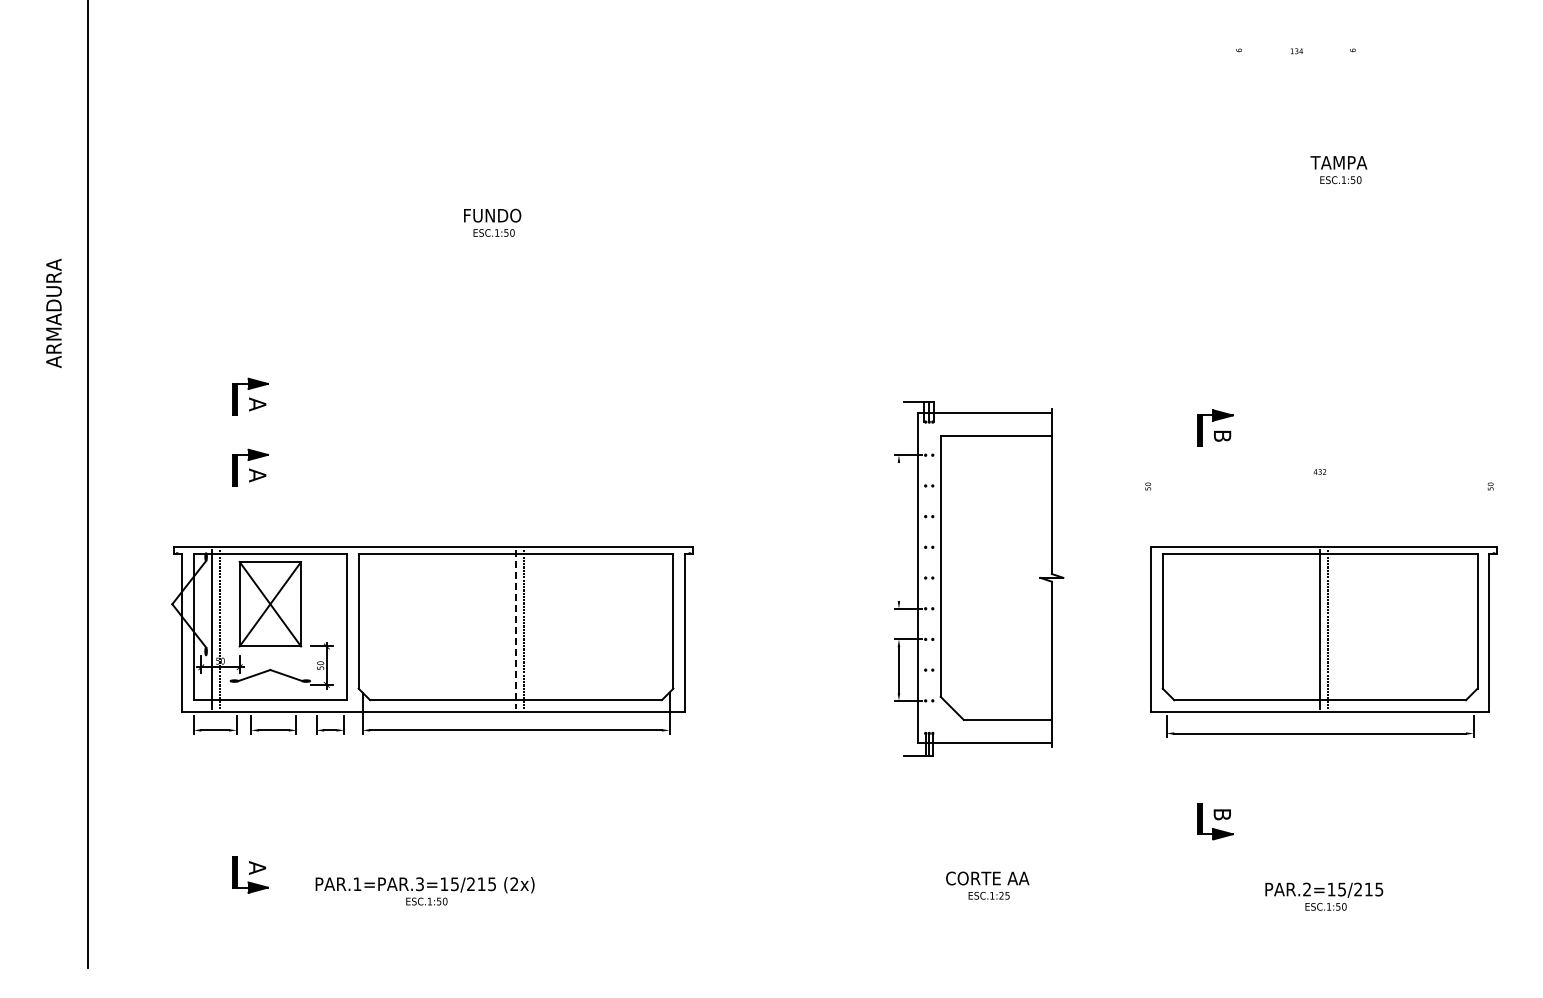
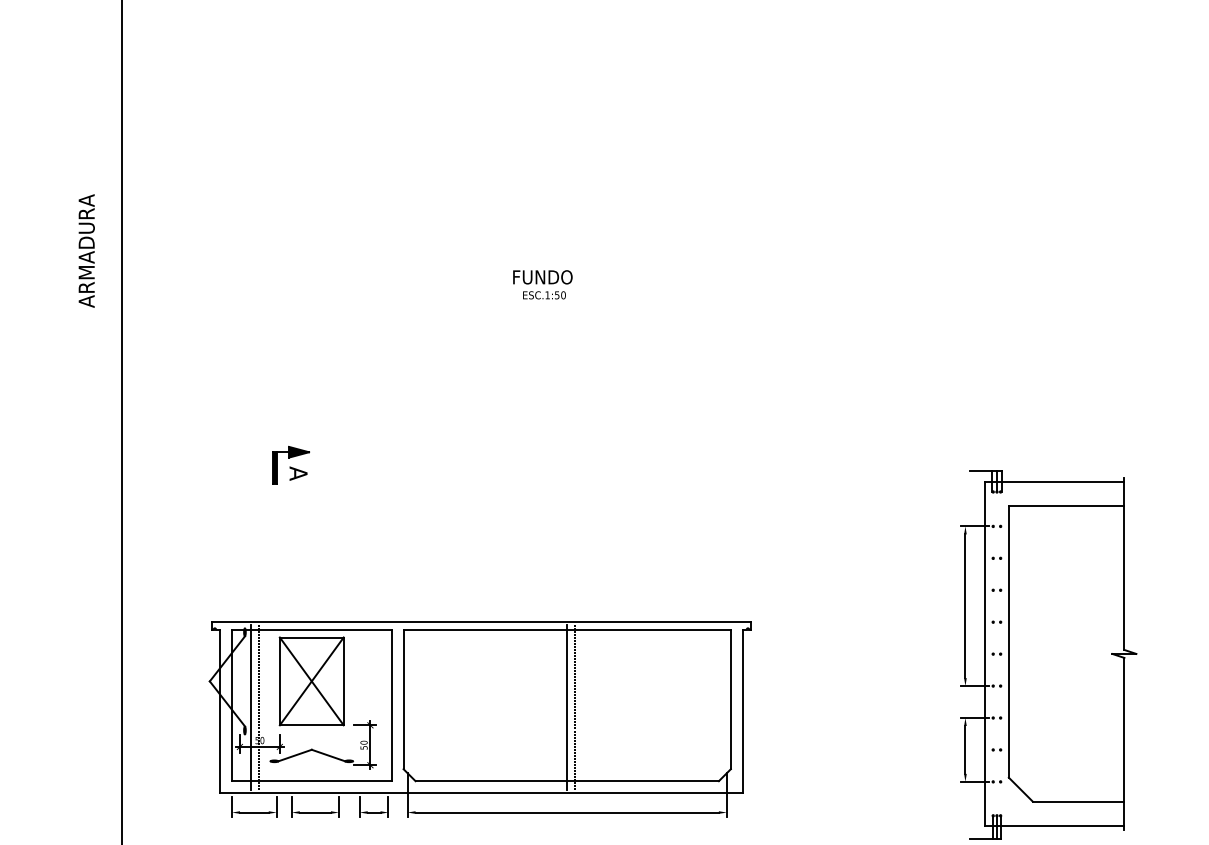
text: (53, 313) -> (86, 251), moved
part: (250, 460) -> (291, 531), removed
line: (898, 531) -> (964, 605), added
line: (516, 629) -> (567, 707), dashed -> solid

